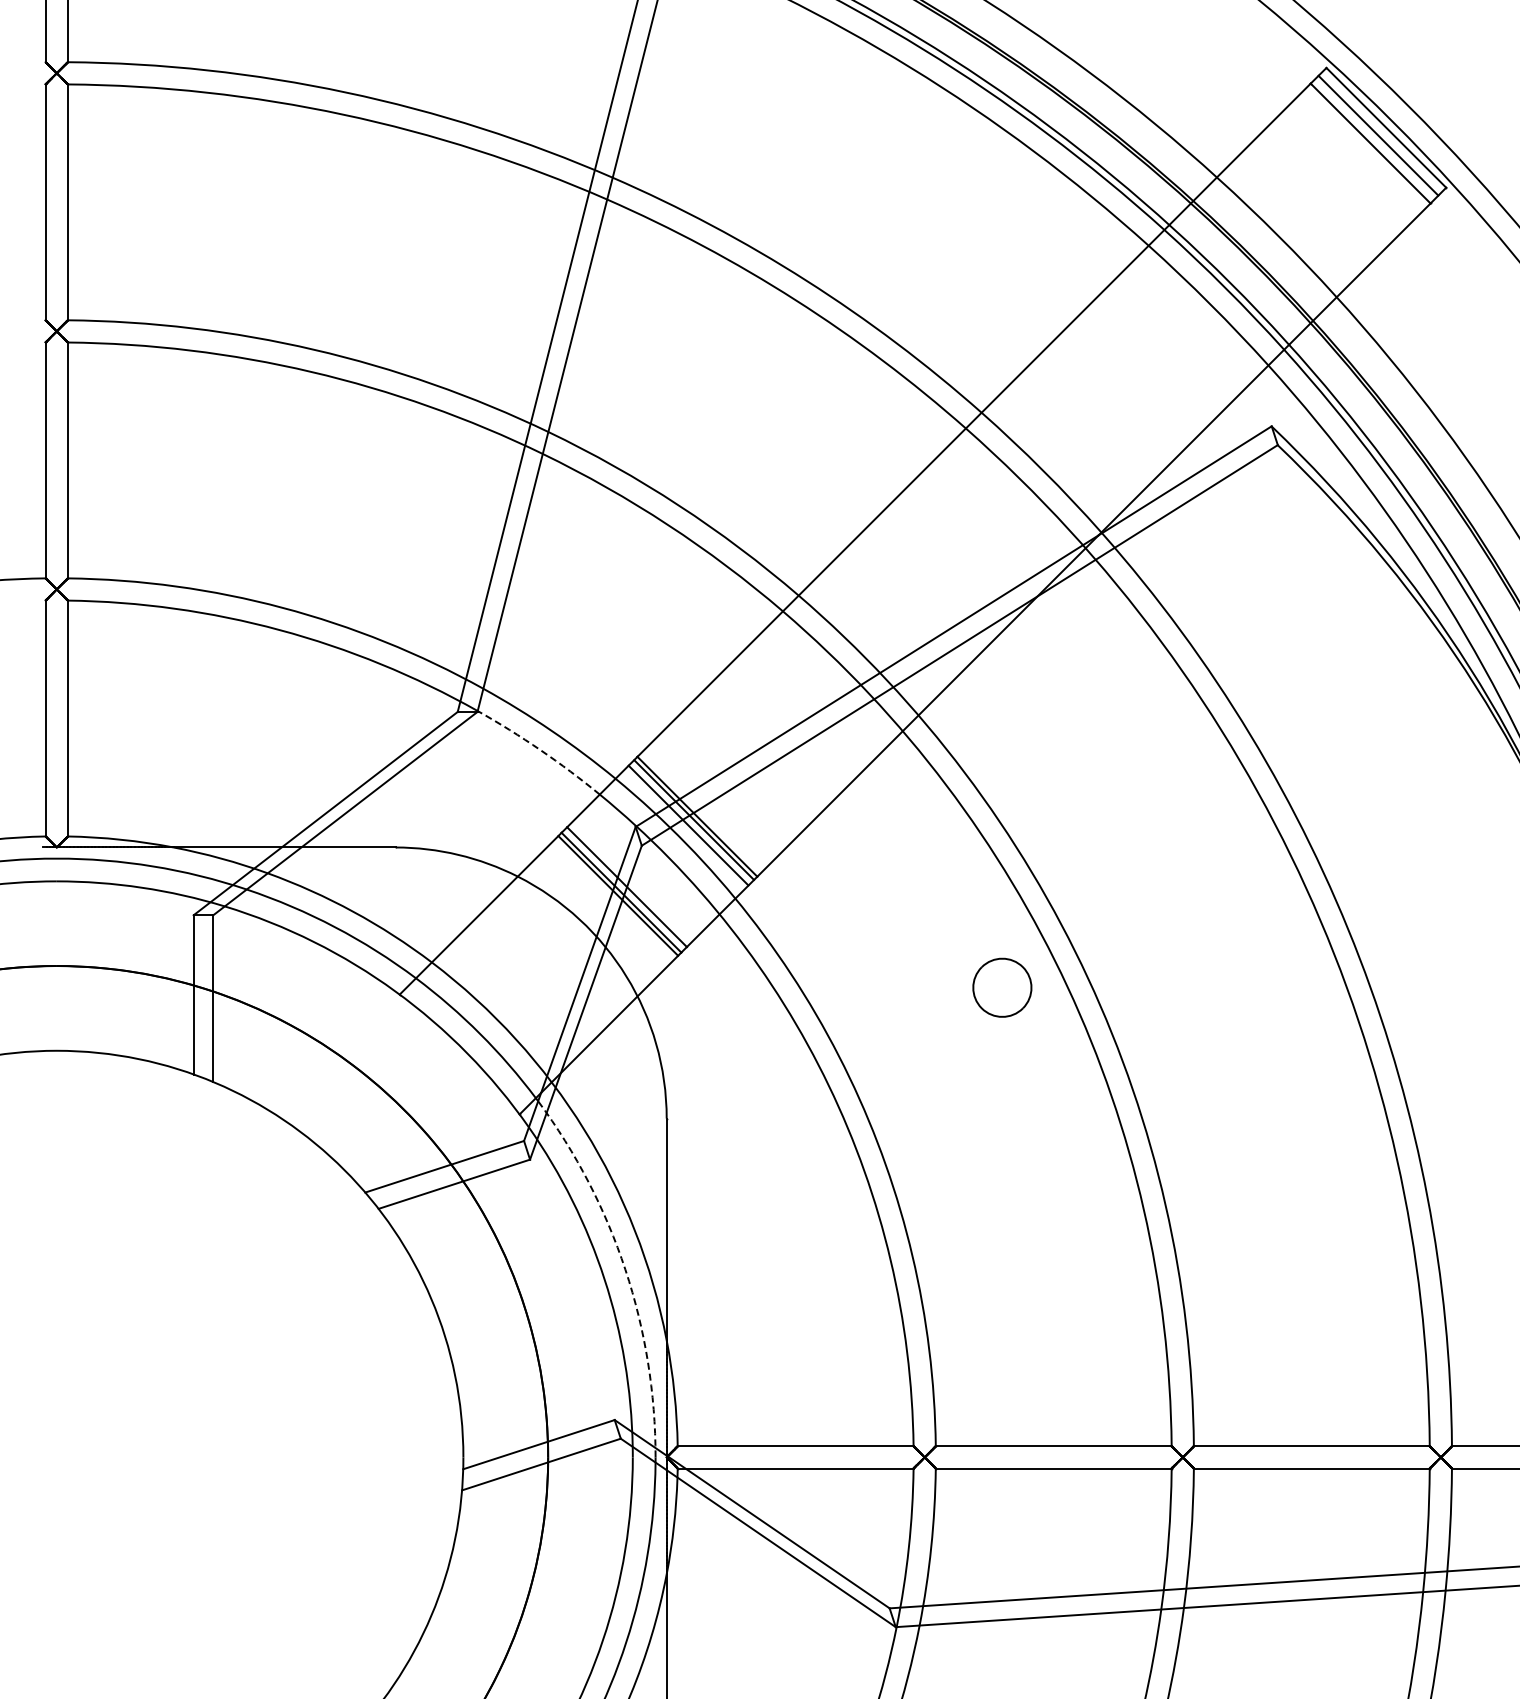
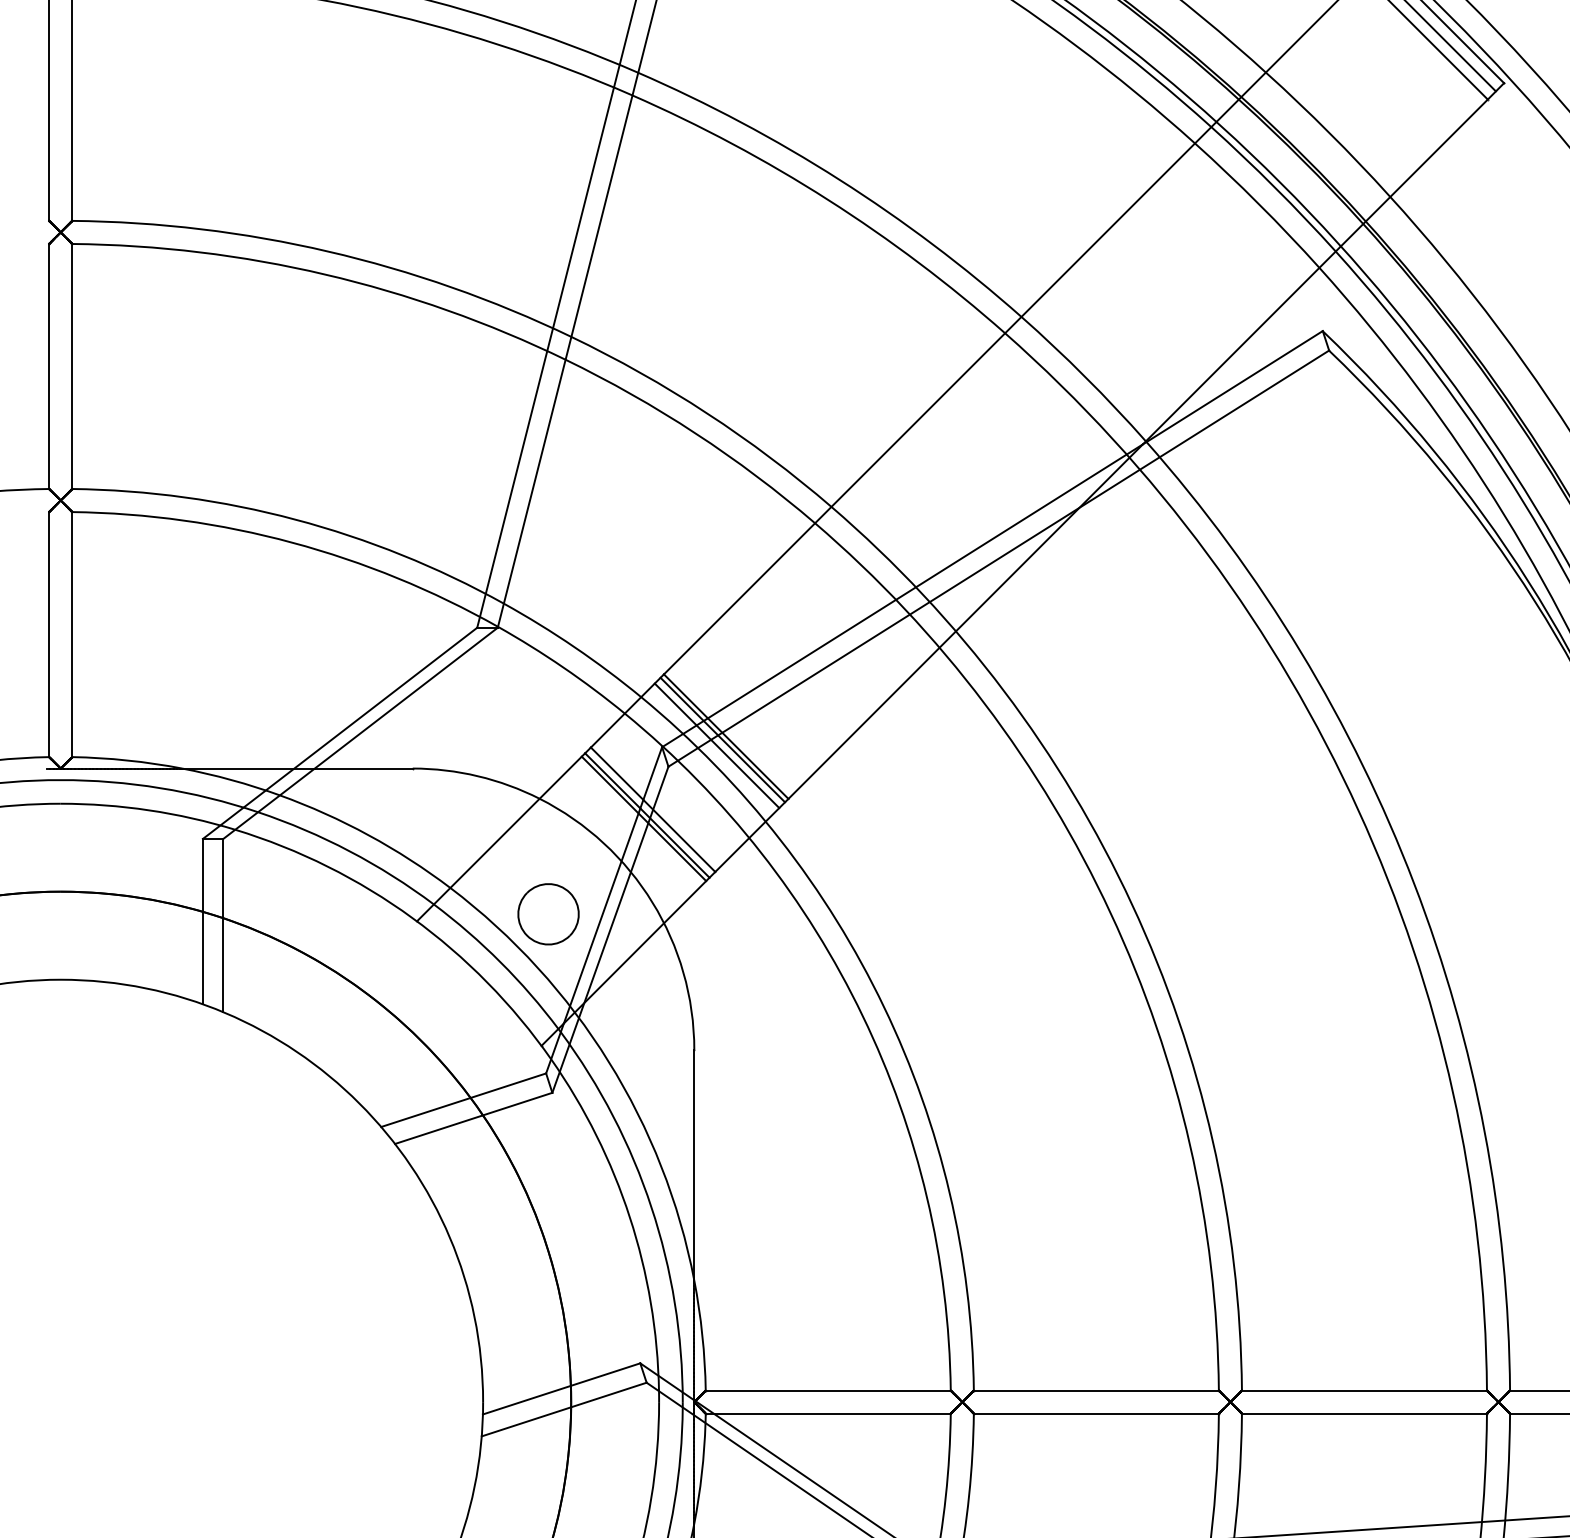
arc: (540, 750) -> (563, 667), dashed -> solid
part: (1002, 987) -> (548, 913), moved
arc: (625, 1269) -> (651, 1206), dashed -> solid

